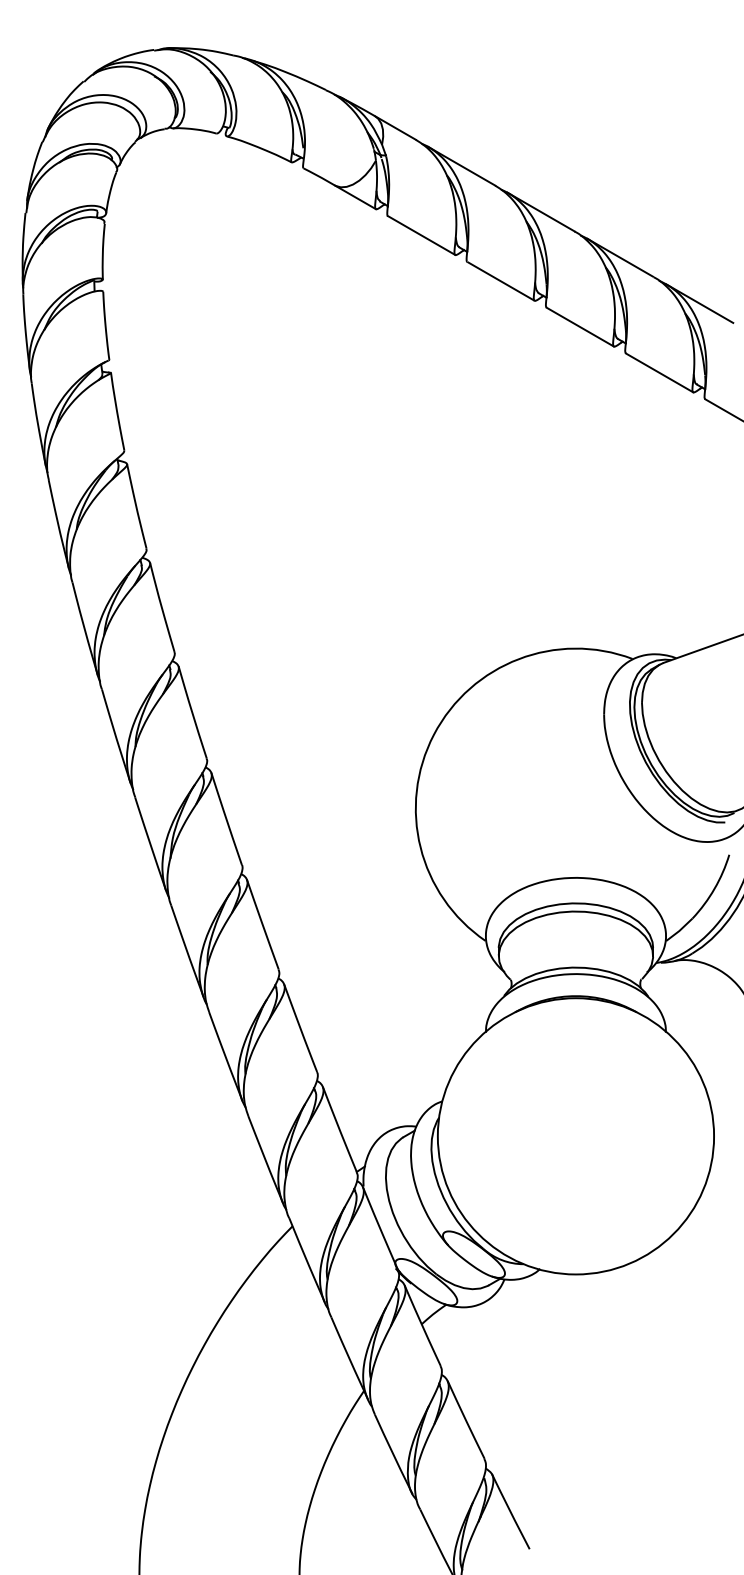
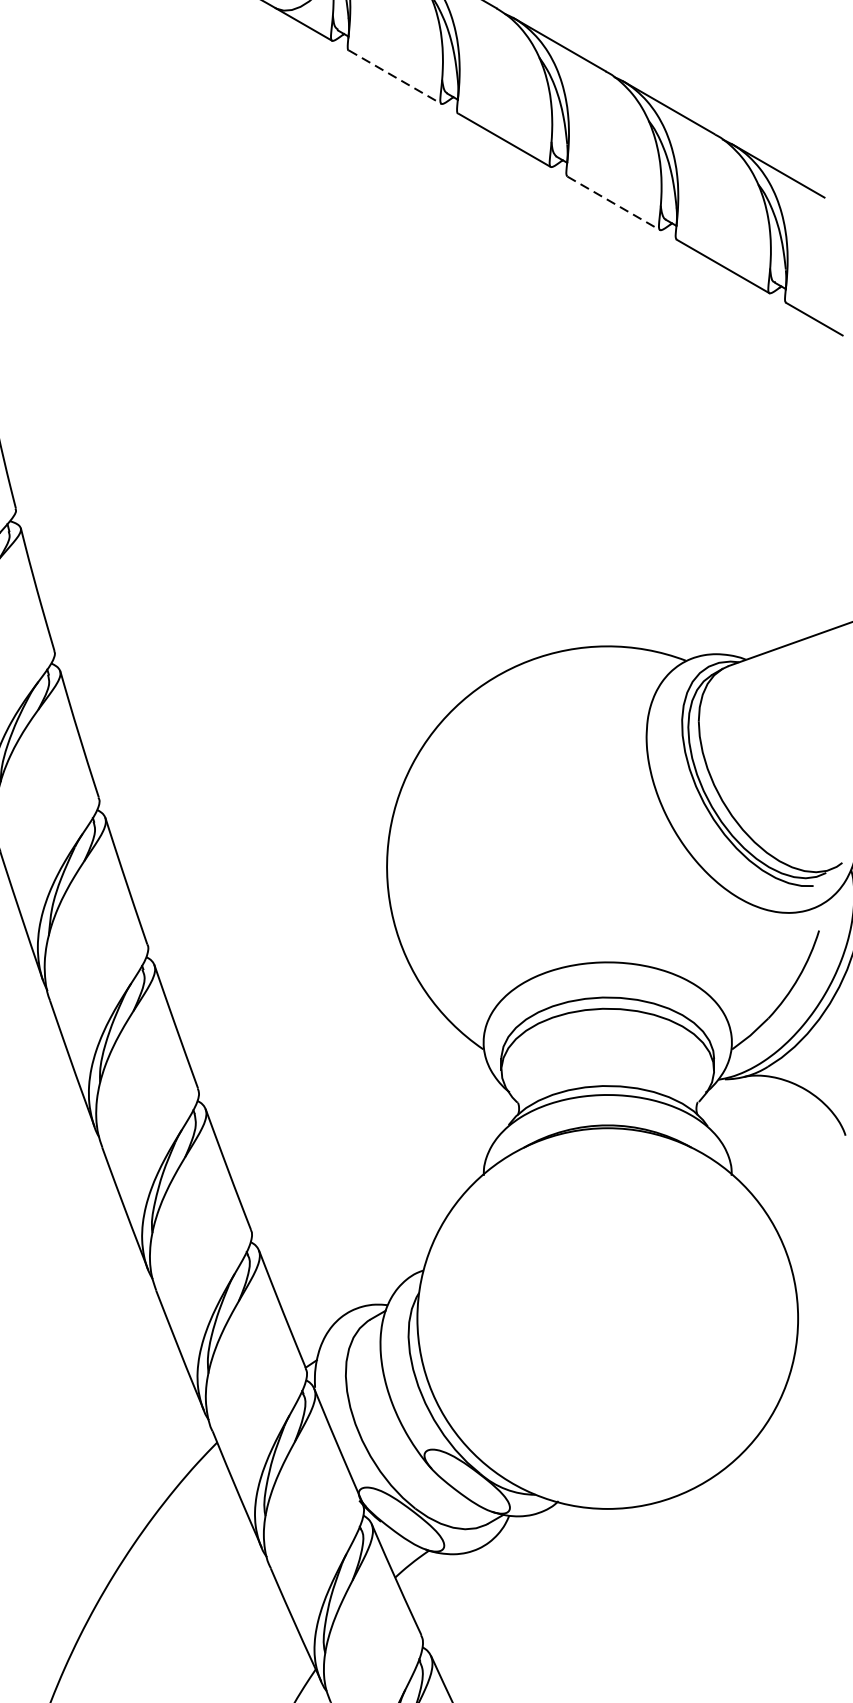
line: (421, 235) -> (394, 77), solid -> dashed
line: (580, 327) -> (614, 203), solid -> dashed

